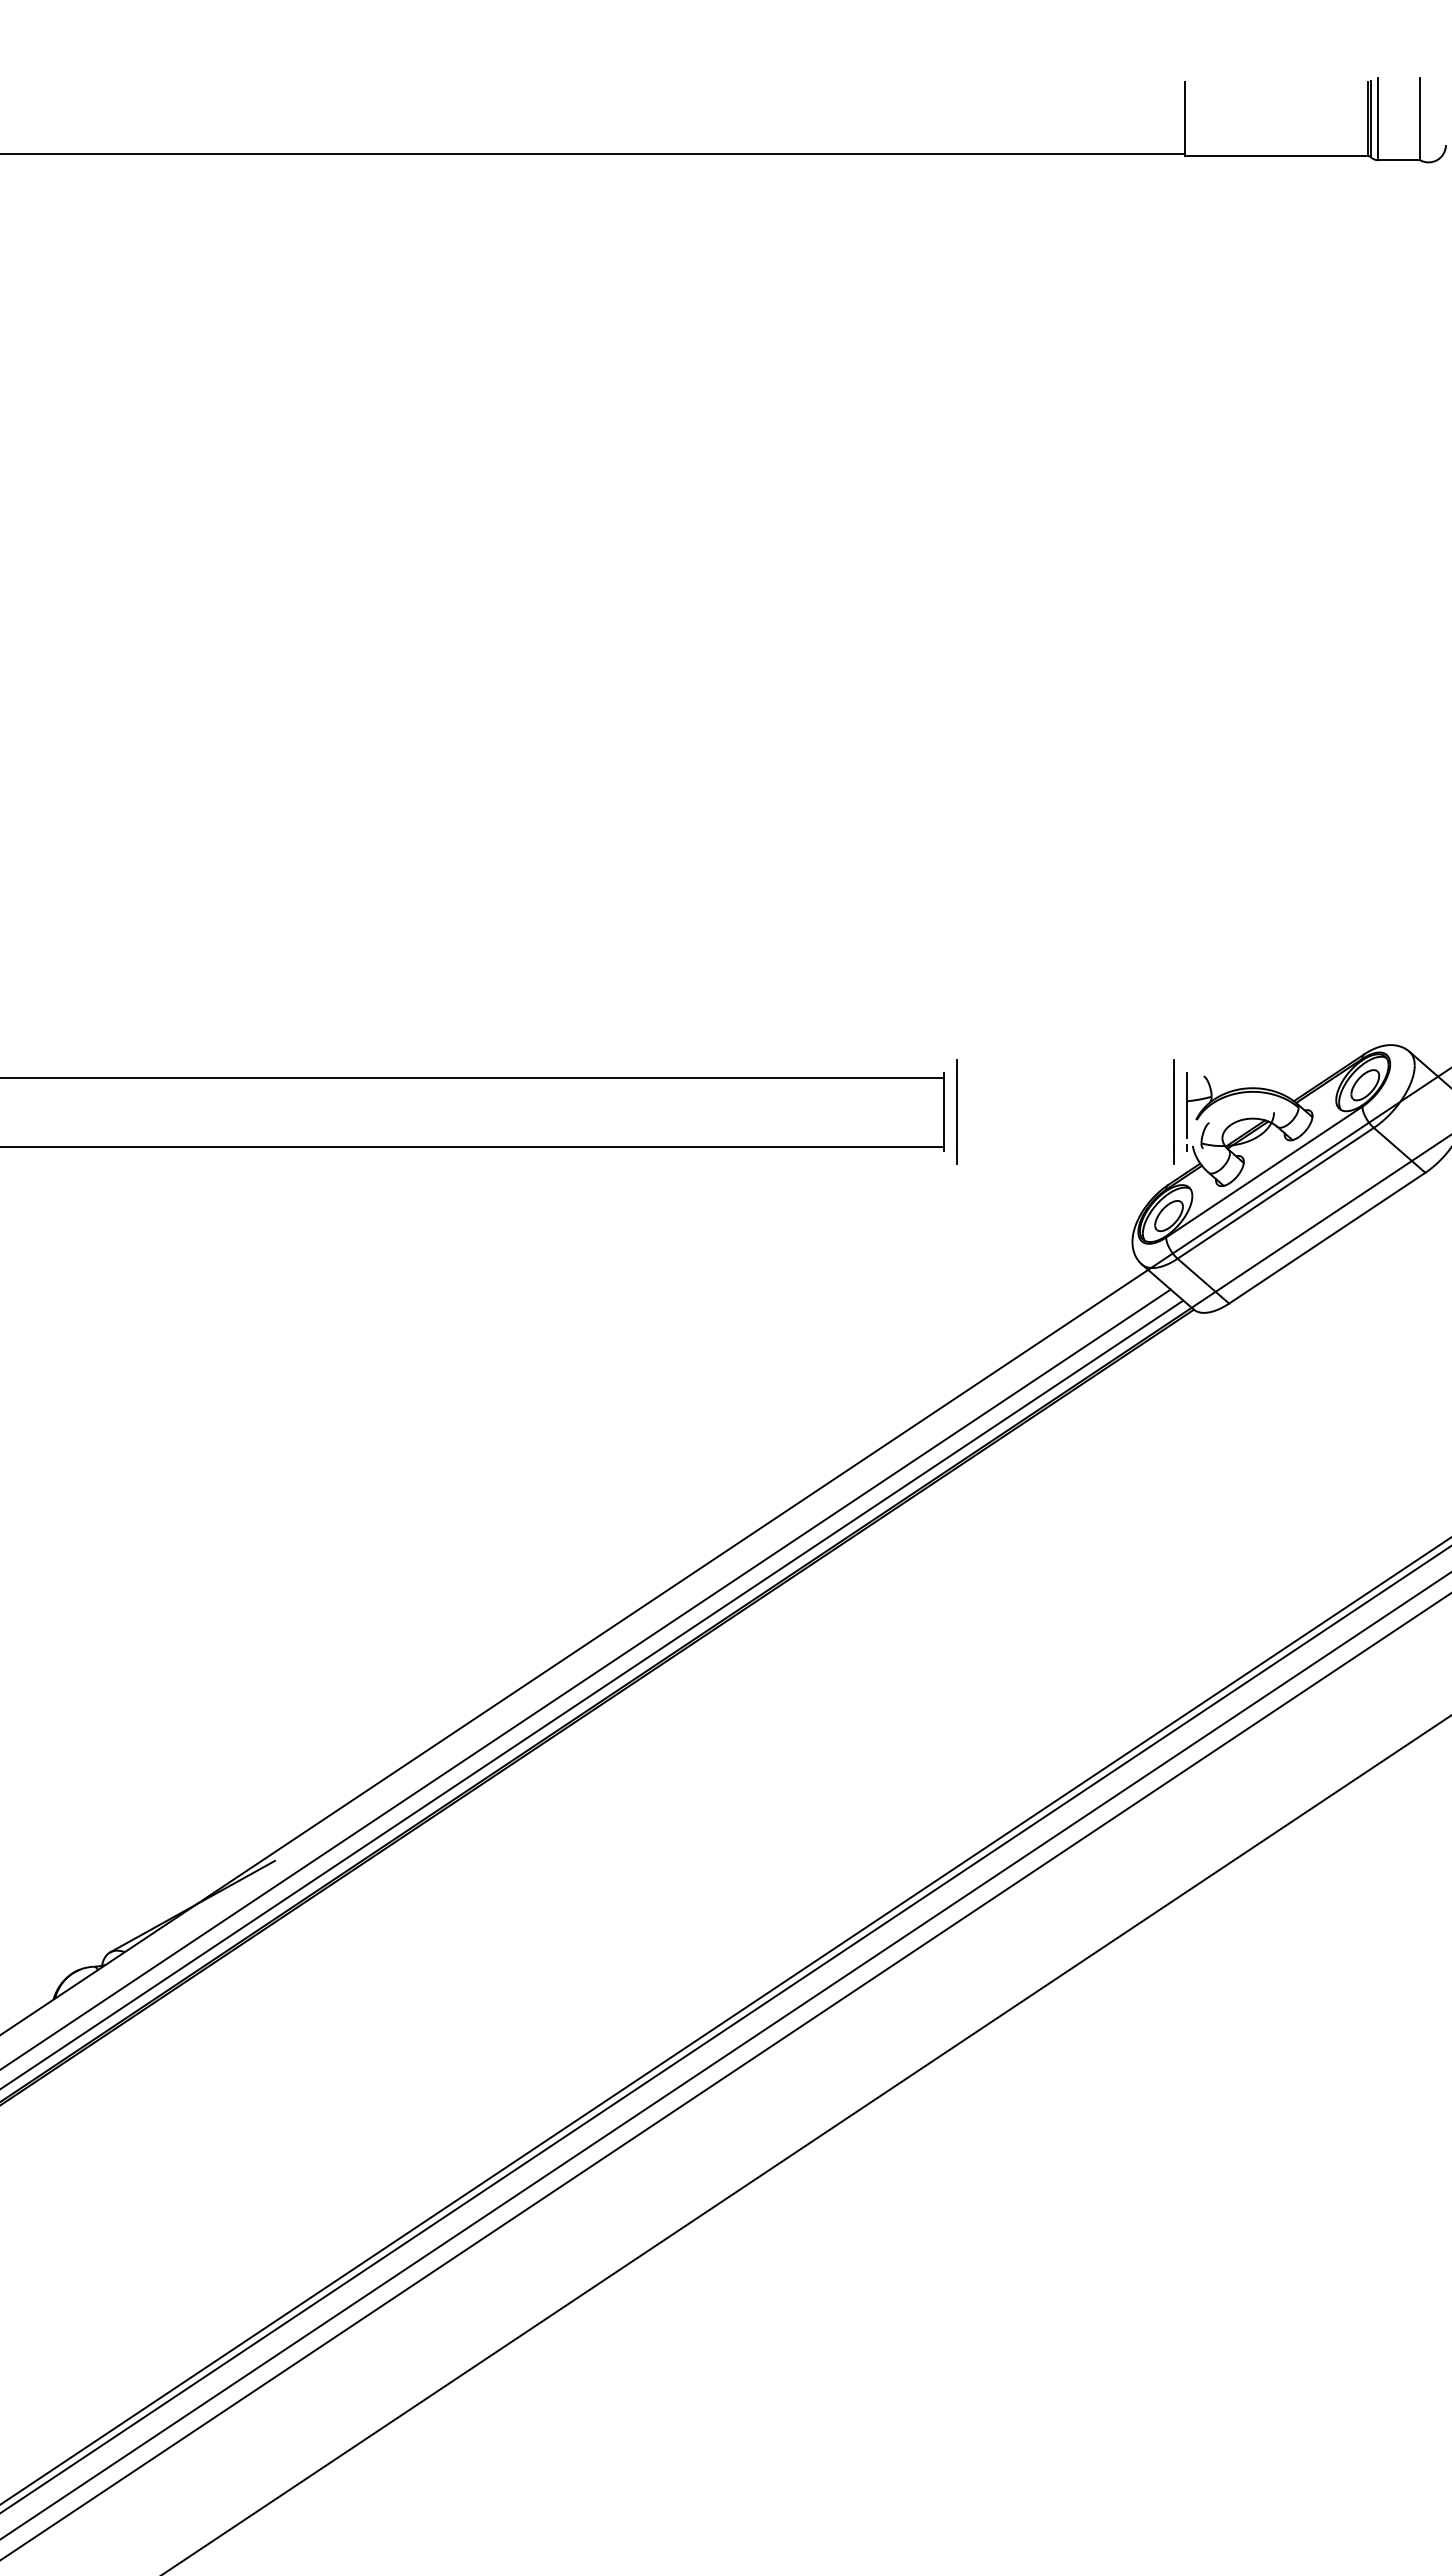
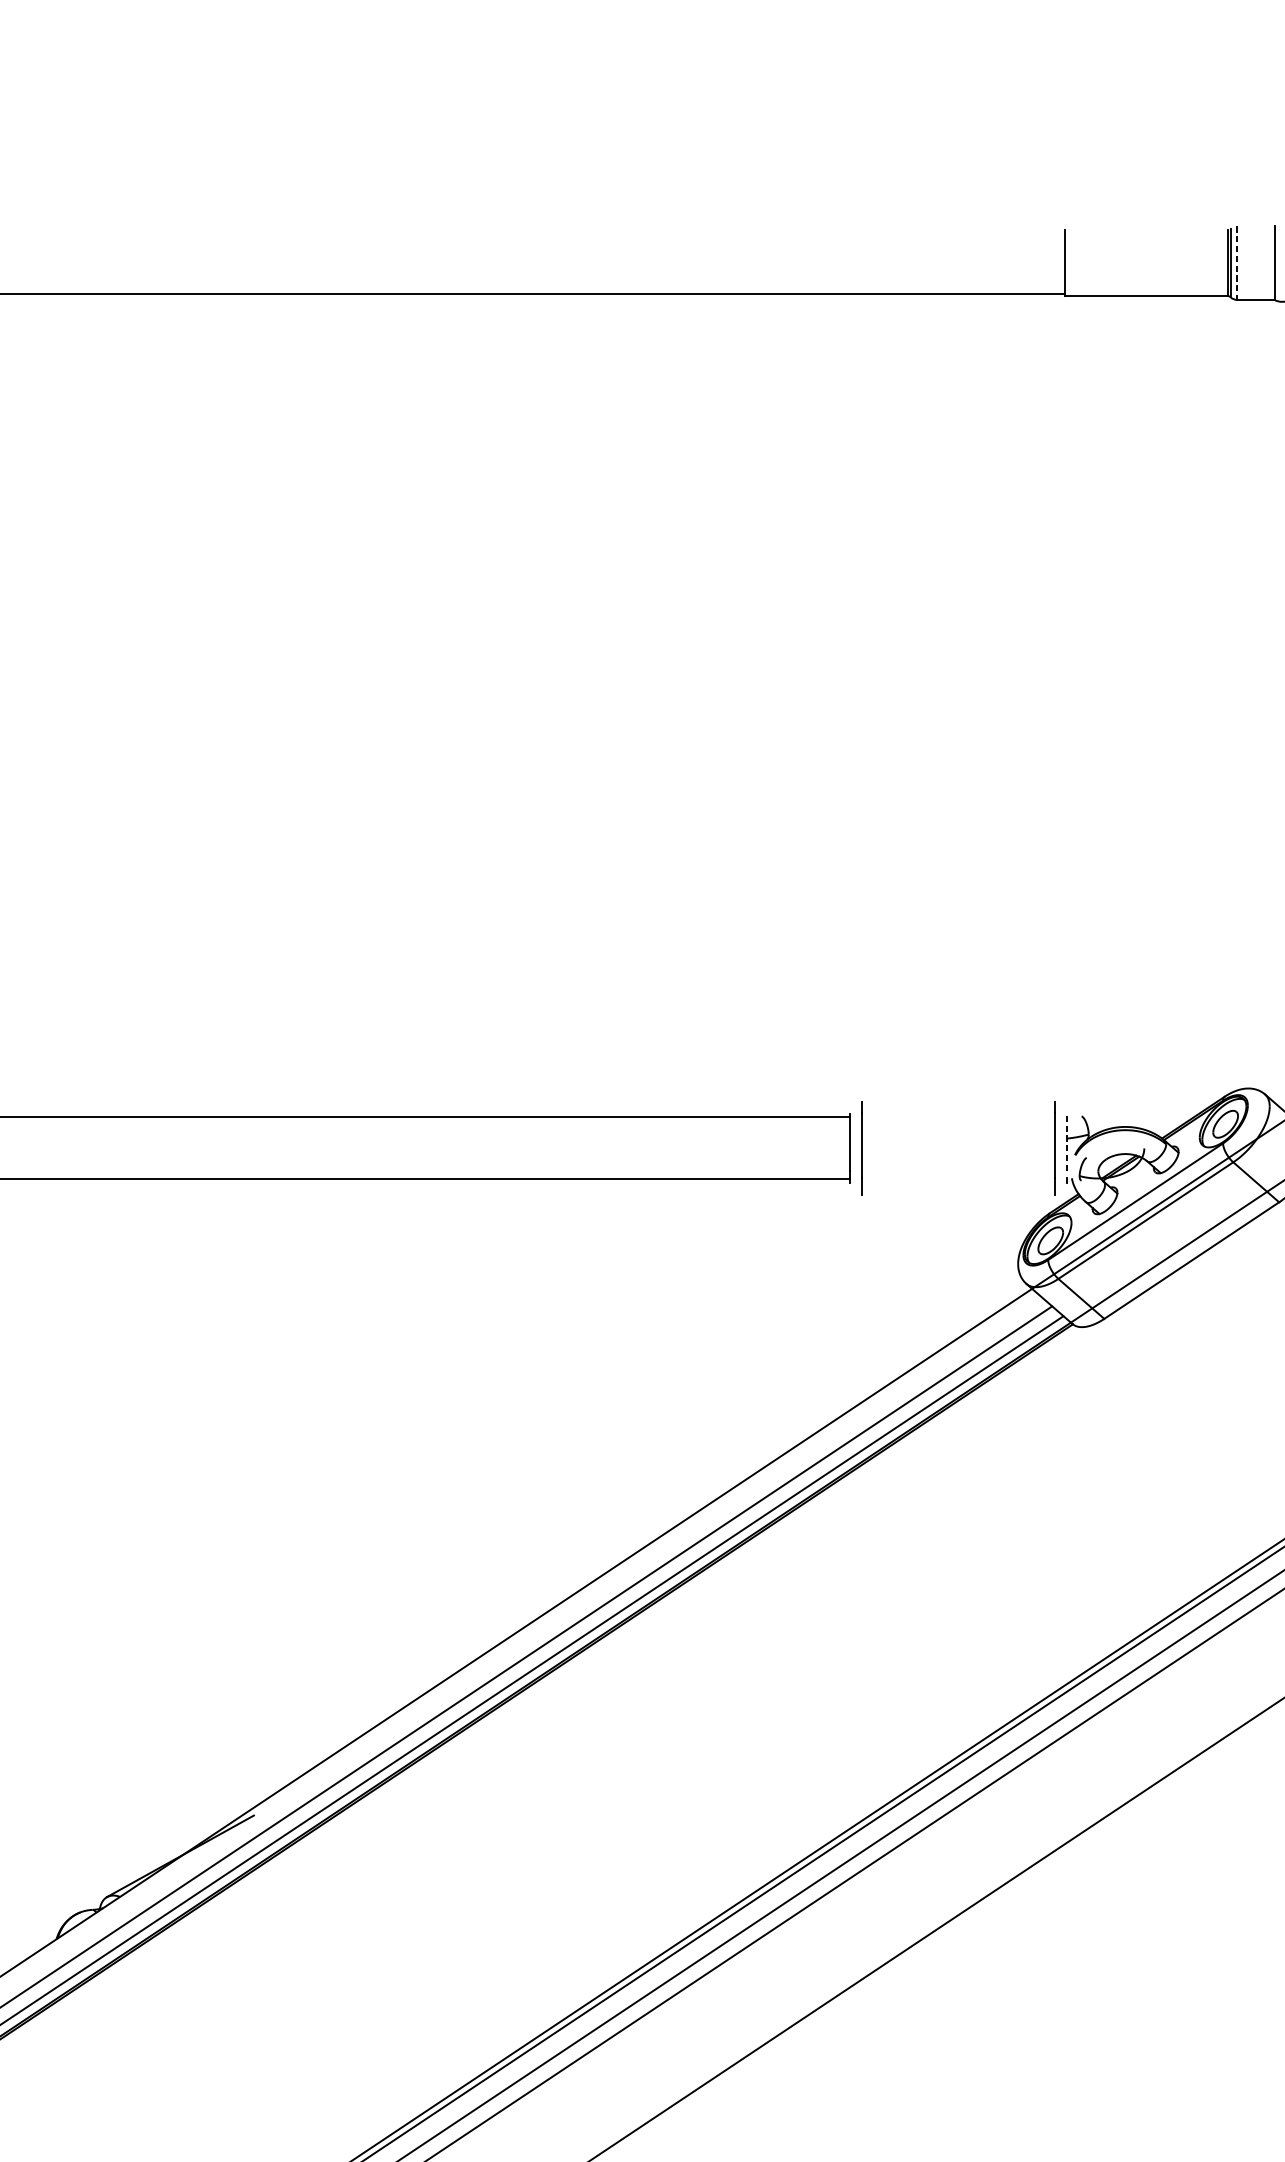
line: (1378, 119) -> (1237, 263), solid -> dashed
line: (1187, 1104) -> (1067, 1141), solid -> dashed

